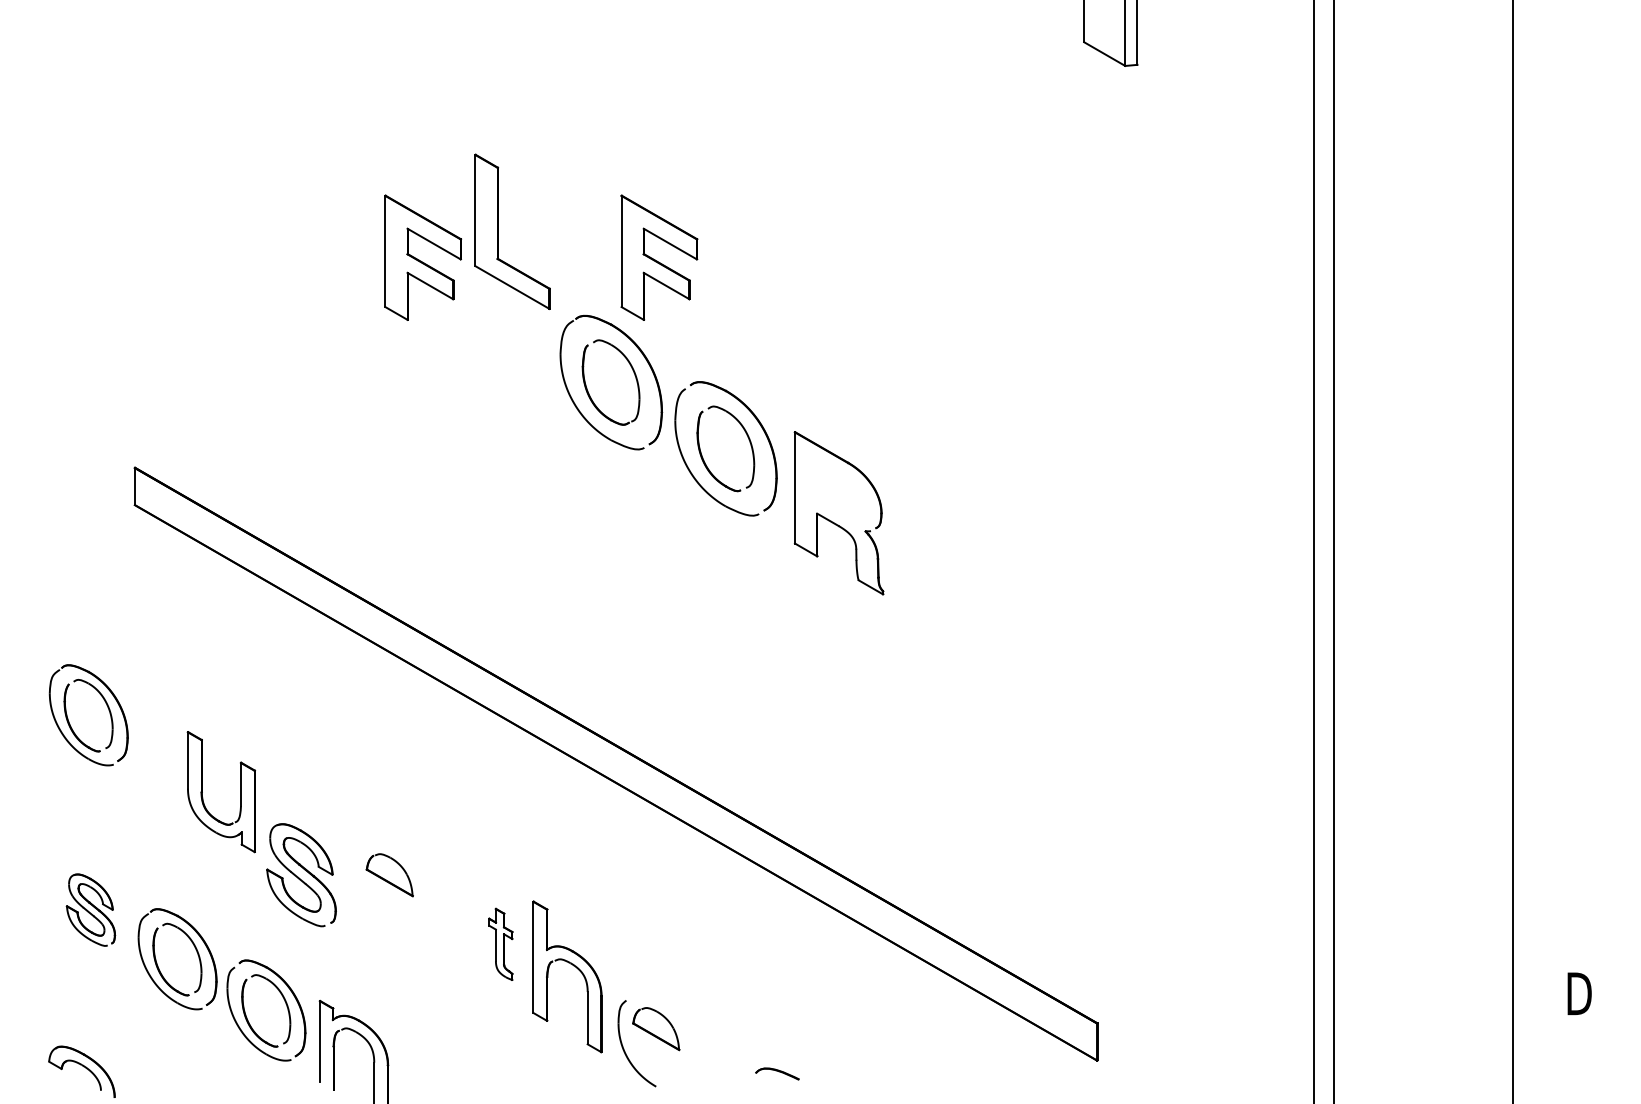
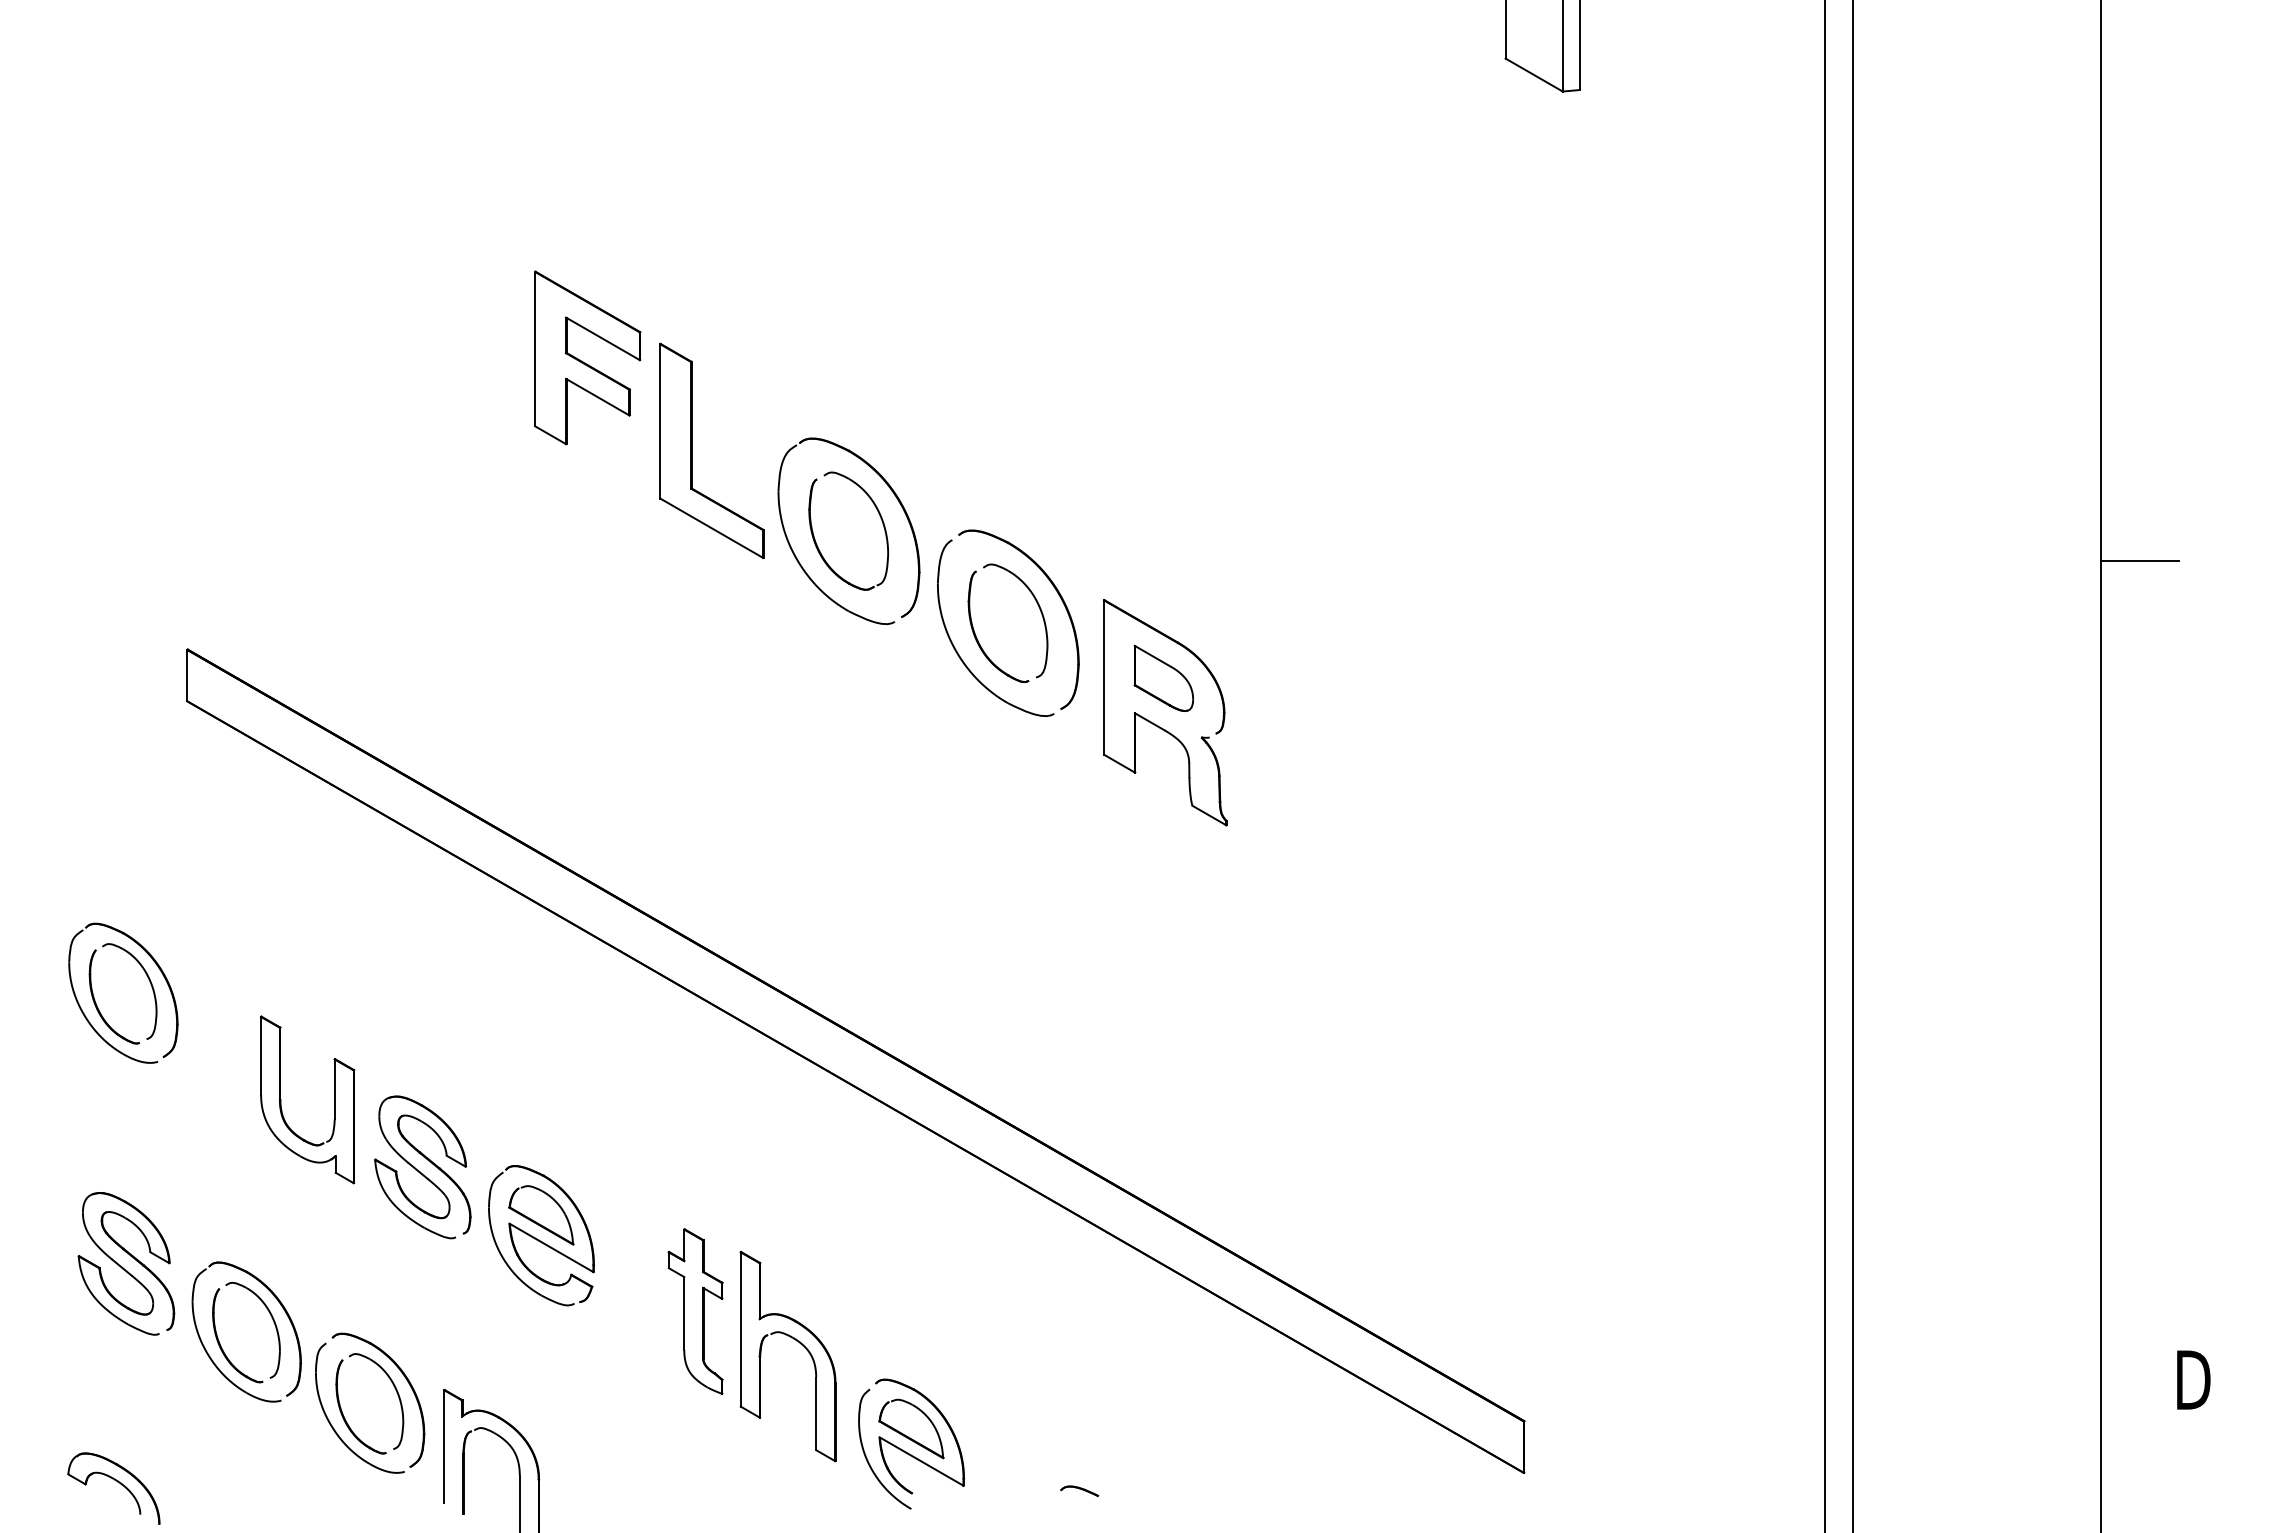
part: (498, 231) -> (692, 450), moved
part: (659, 257) -> (915, 357), removed
line: (1540, 404) -> (2139, 561), added
part: (837, 487) -> (1163, 677), added
part: (301, 875) -> (422, 1167), moved
part: (389, 889) -> (541, 1235), added
part: (91, 909) -> (126, 1263), size x1.43
part: (500, 944) -> (695, 1311), size x1.67
part: (654, 1045) -> (908, 1452), added
part: (777, 1073) -> (1079, 1490), size x0.62

